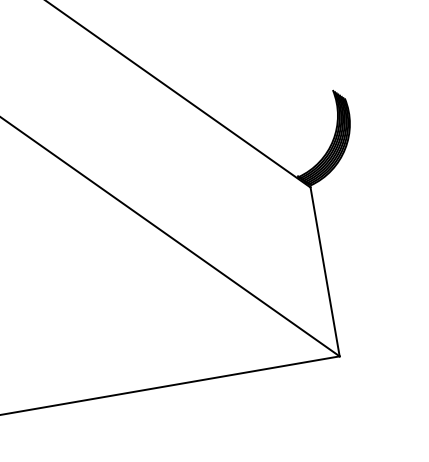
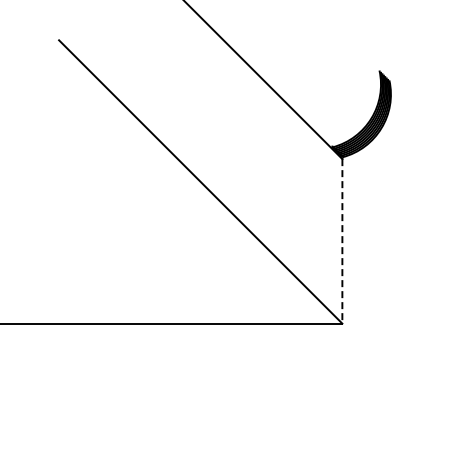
line: (325, 272) -> (342, 241), solid -> dashed

